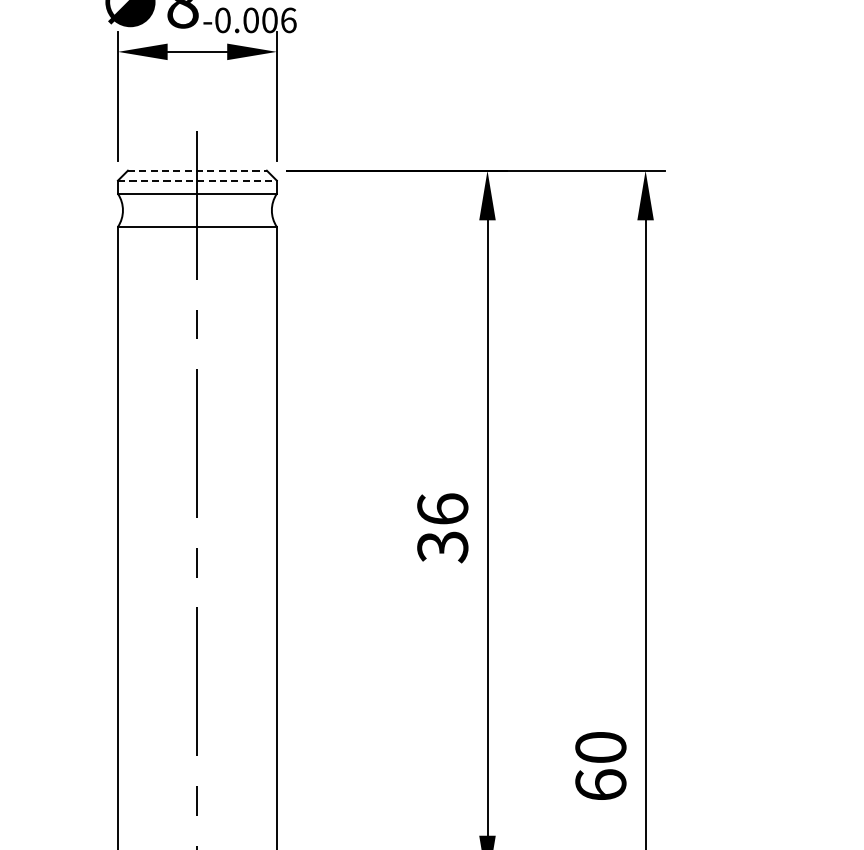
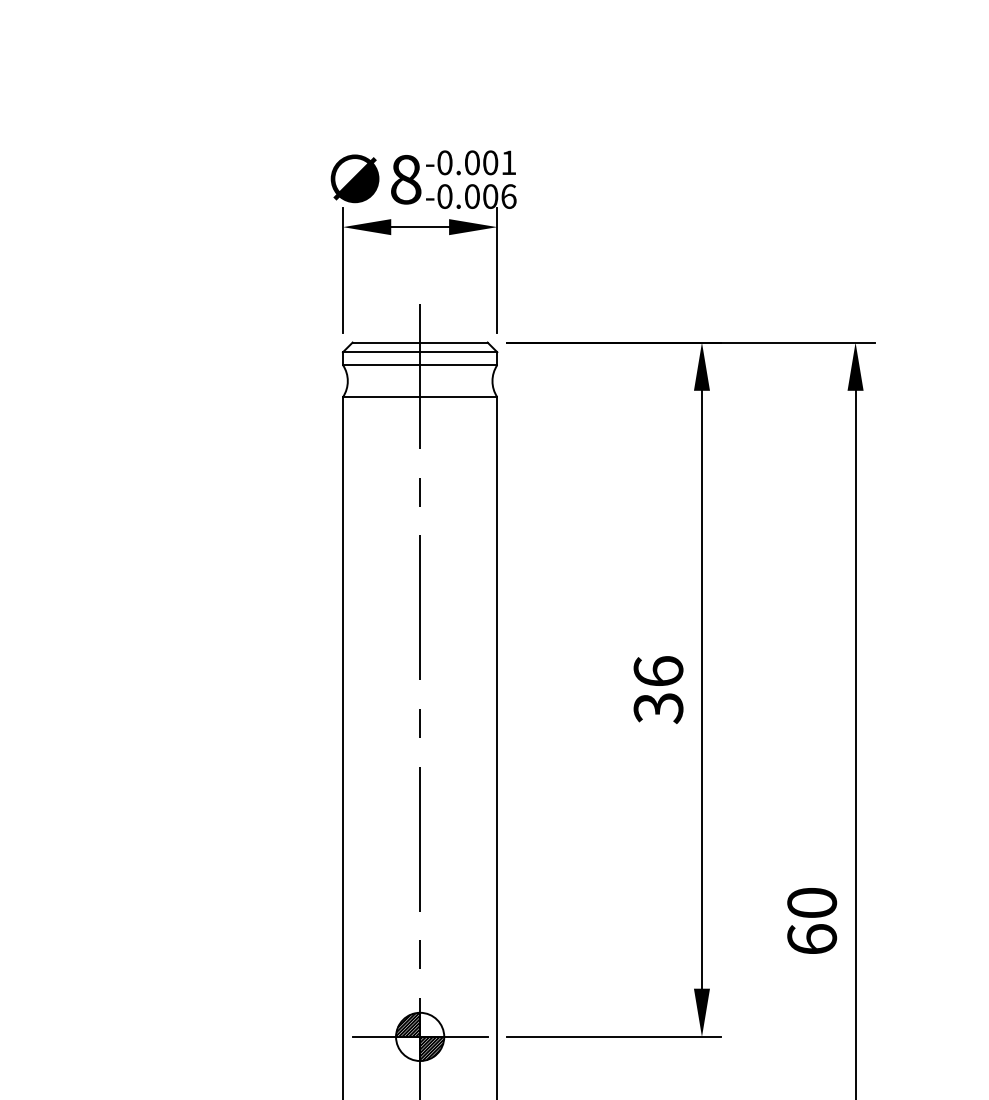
line: (197, 170) -> (420, 342), dashed -> solid
line: (197, 180) -> (420, 352), dashed -> solid

